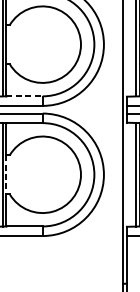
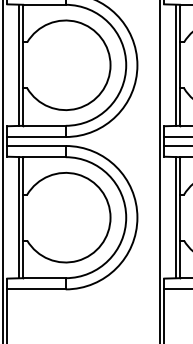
line: (24, 96) -> (44, 125), dashed -> solid
line: (6, 174) -> (23, 217), dashed -> solid

